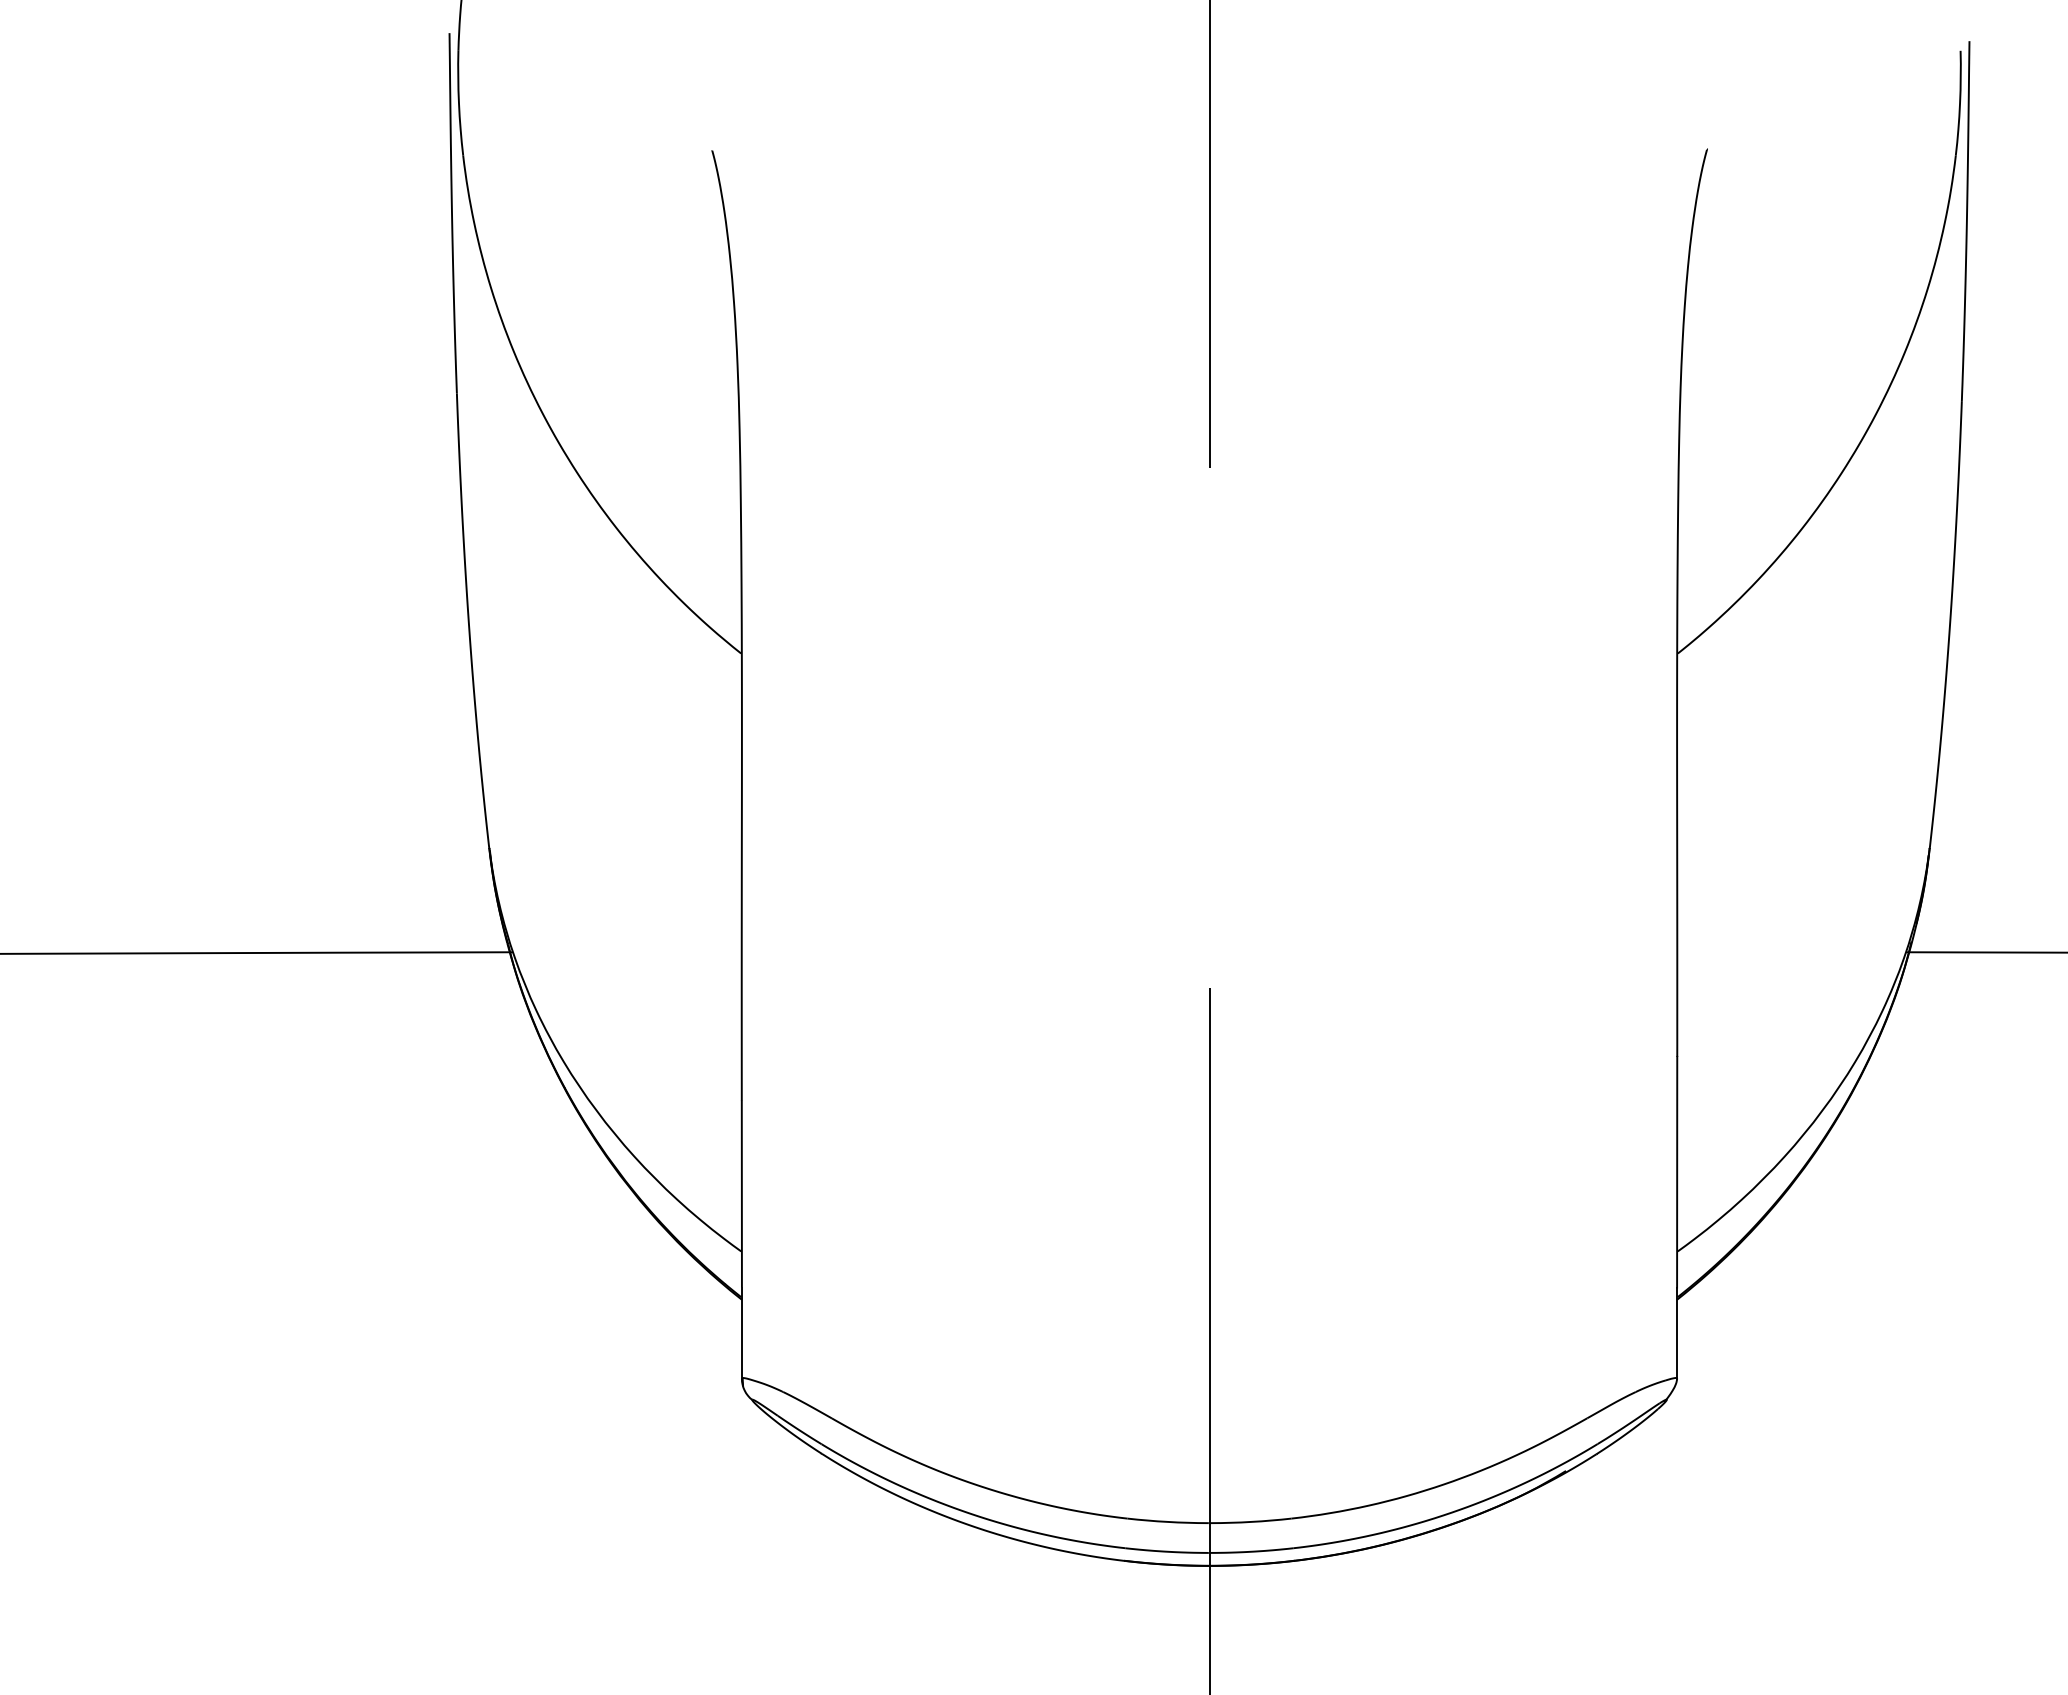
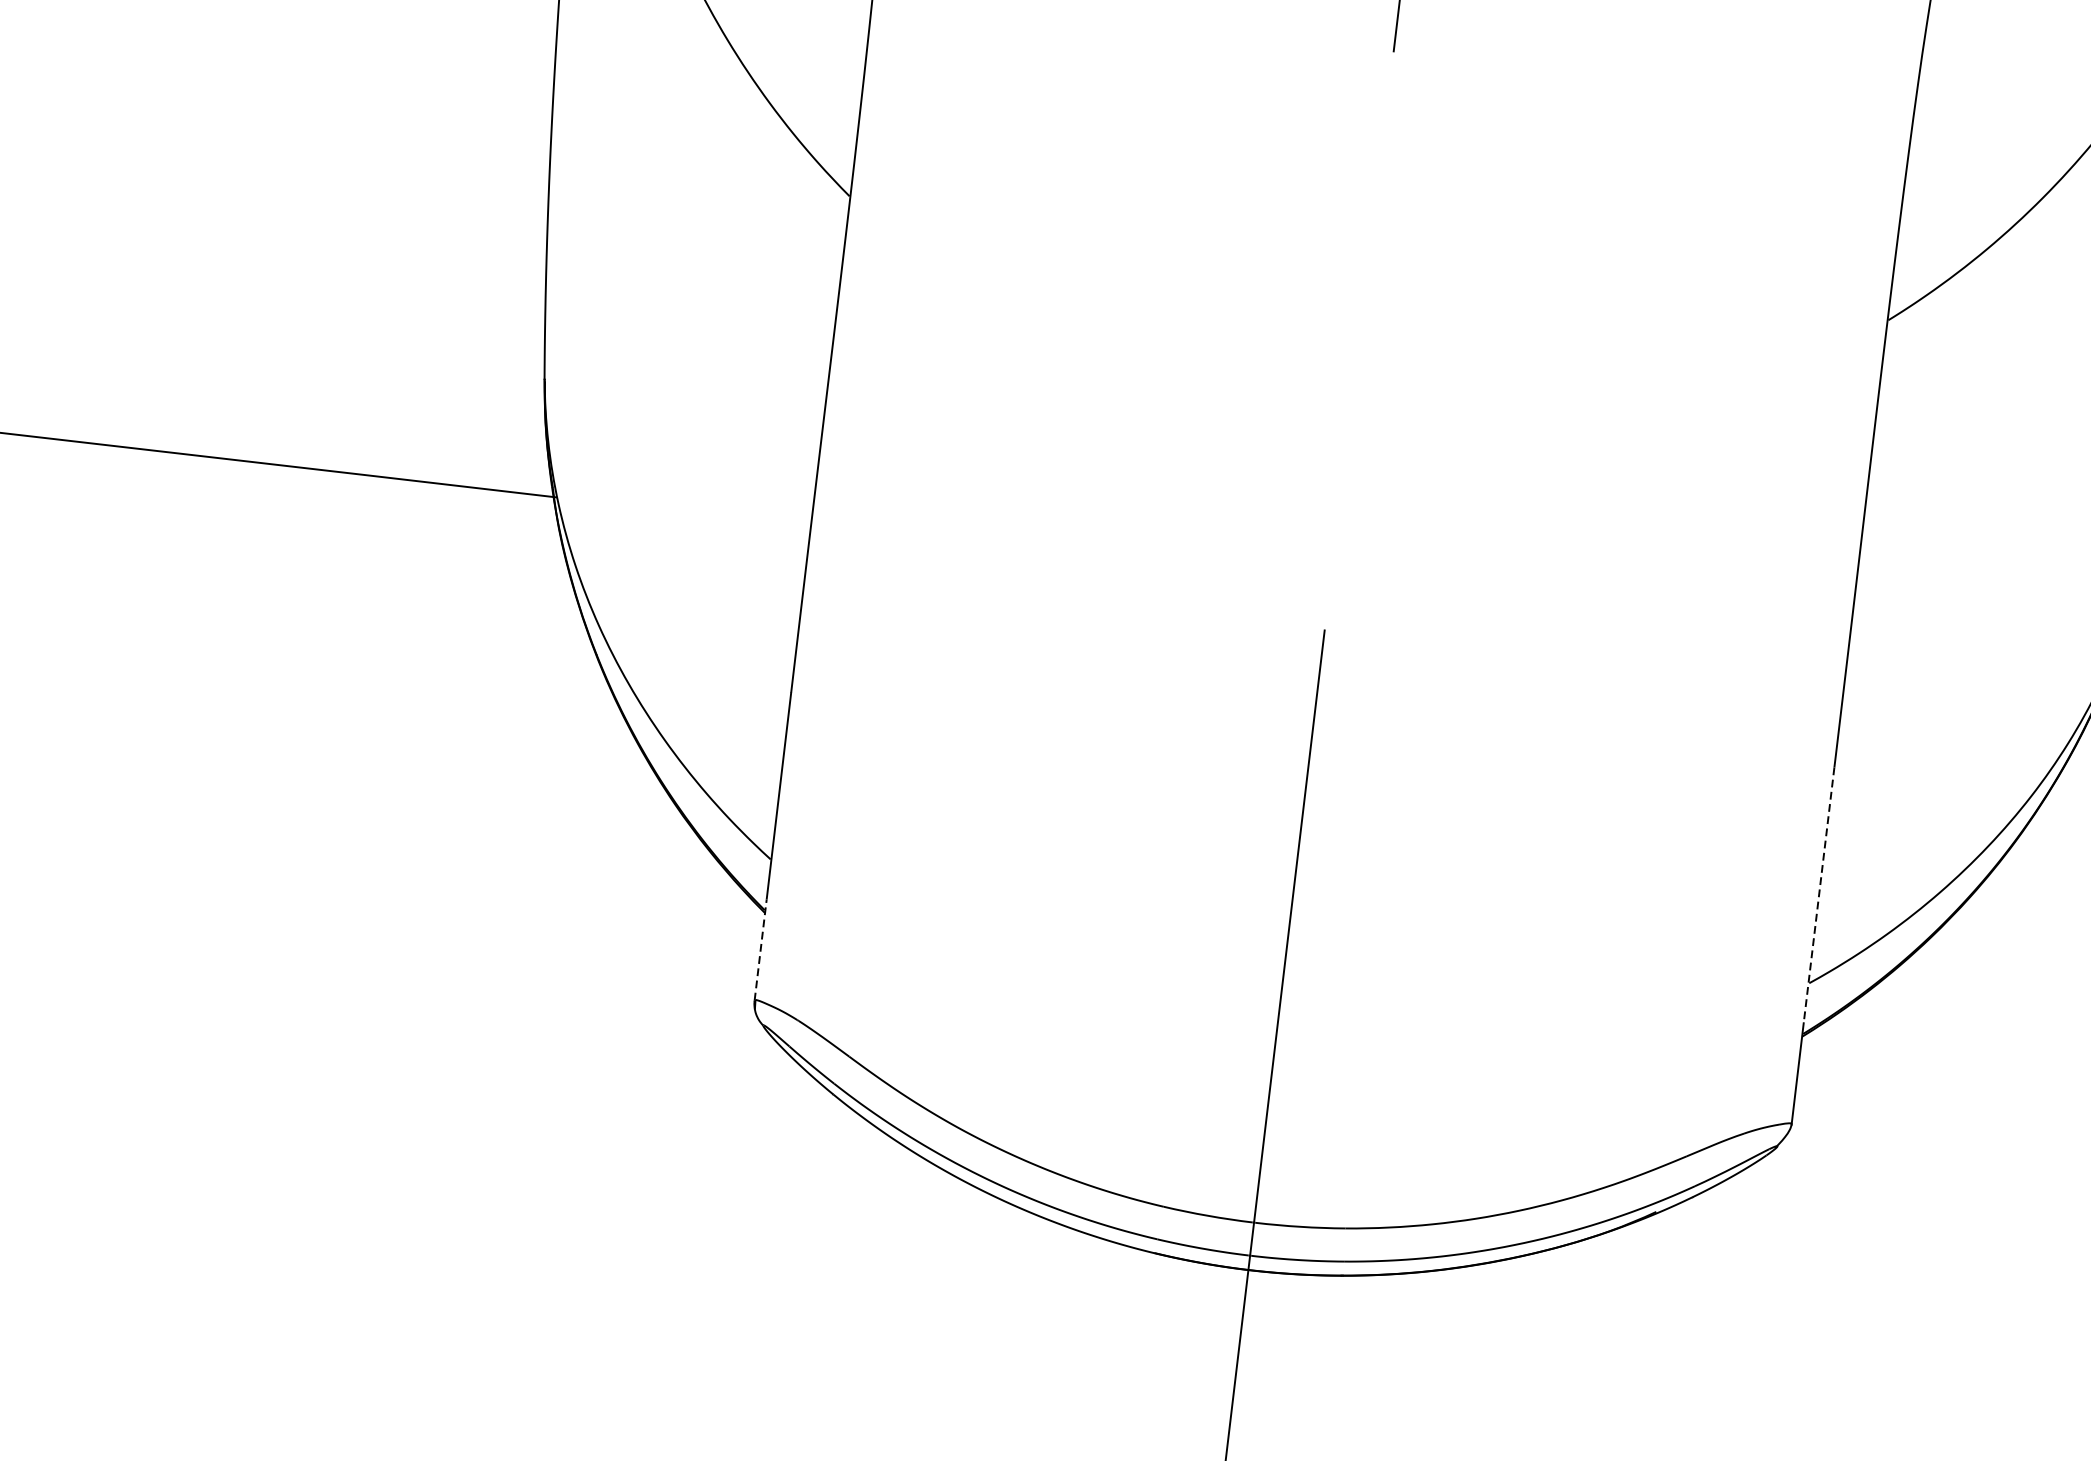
line: (1677, 1172) -> (1819, 895), solid -> dashed
line: (741, 1333) -> (760, 950), solid -> dashed

